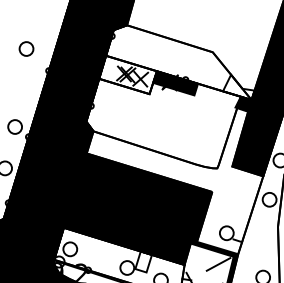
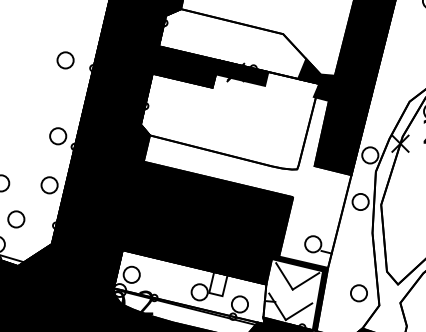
circle: (26, 49) -> (65, 60), moved
fill: (127, 74) -> (185, 66), added
fill: (239, 86) -> (316, 72), added
line: (200, 259) -> (284, 276), added

